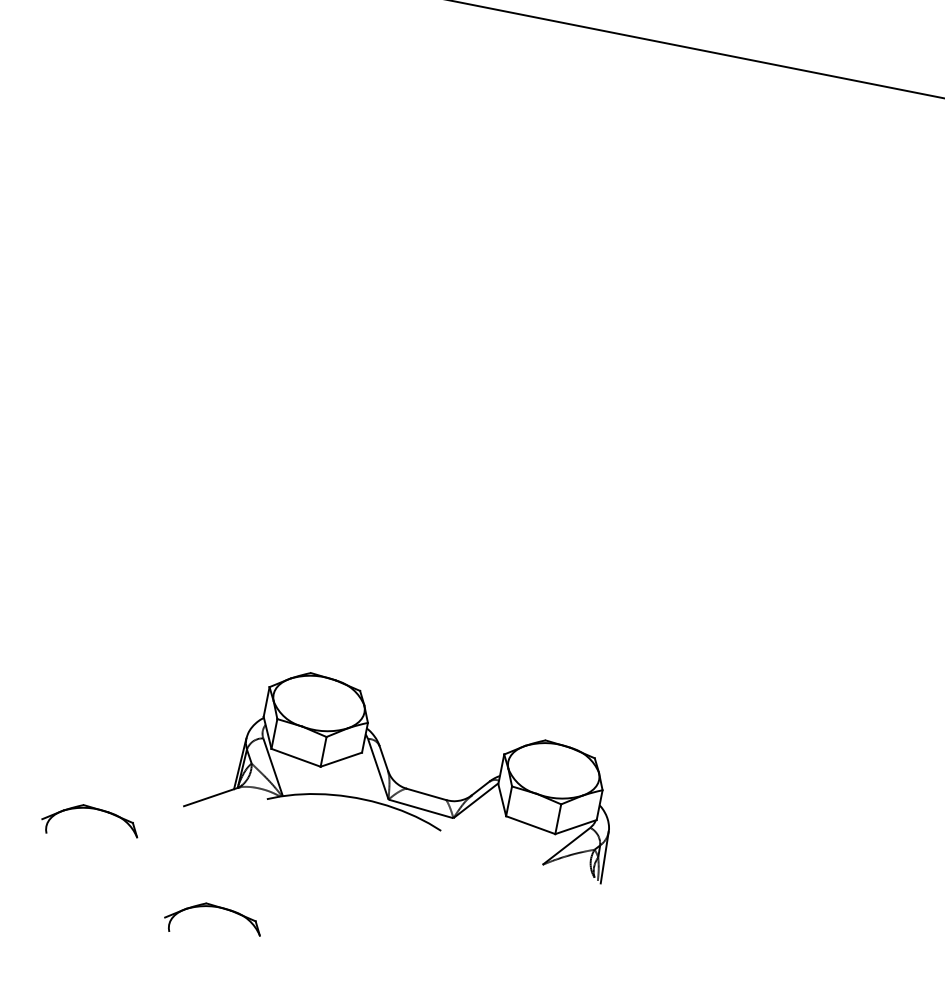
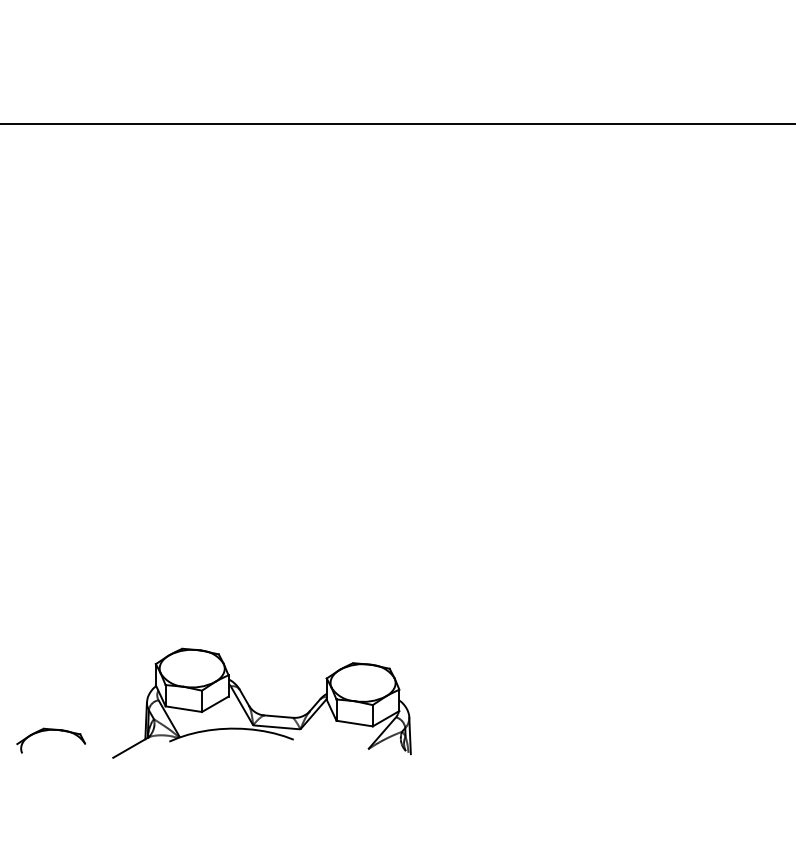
part: (396, 781) -> (256, 711), moved
part: (210, 908) -> (145, 782), removed

